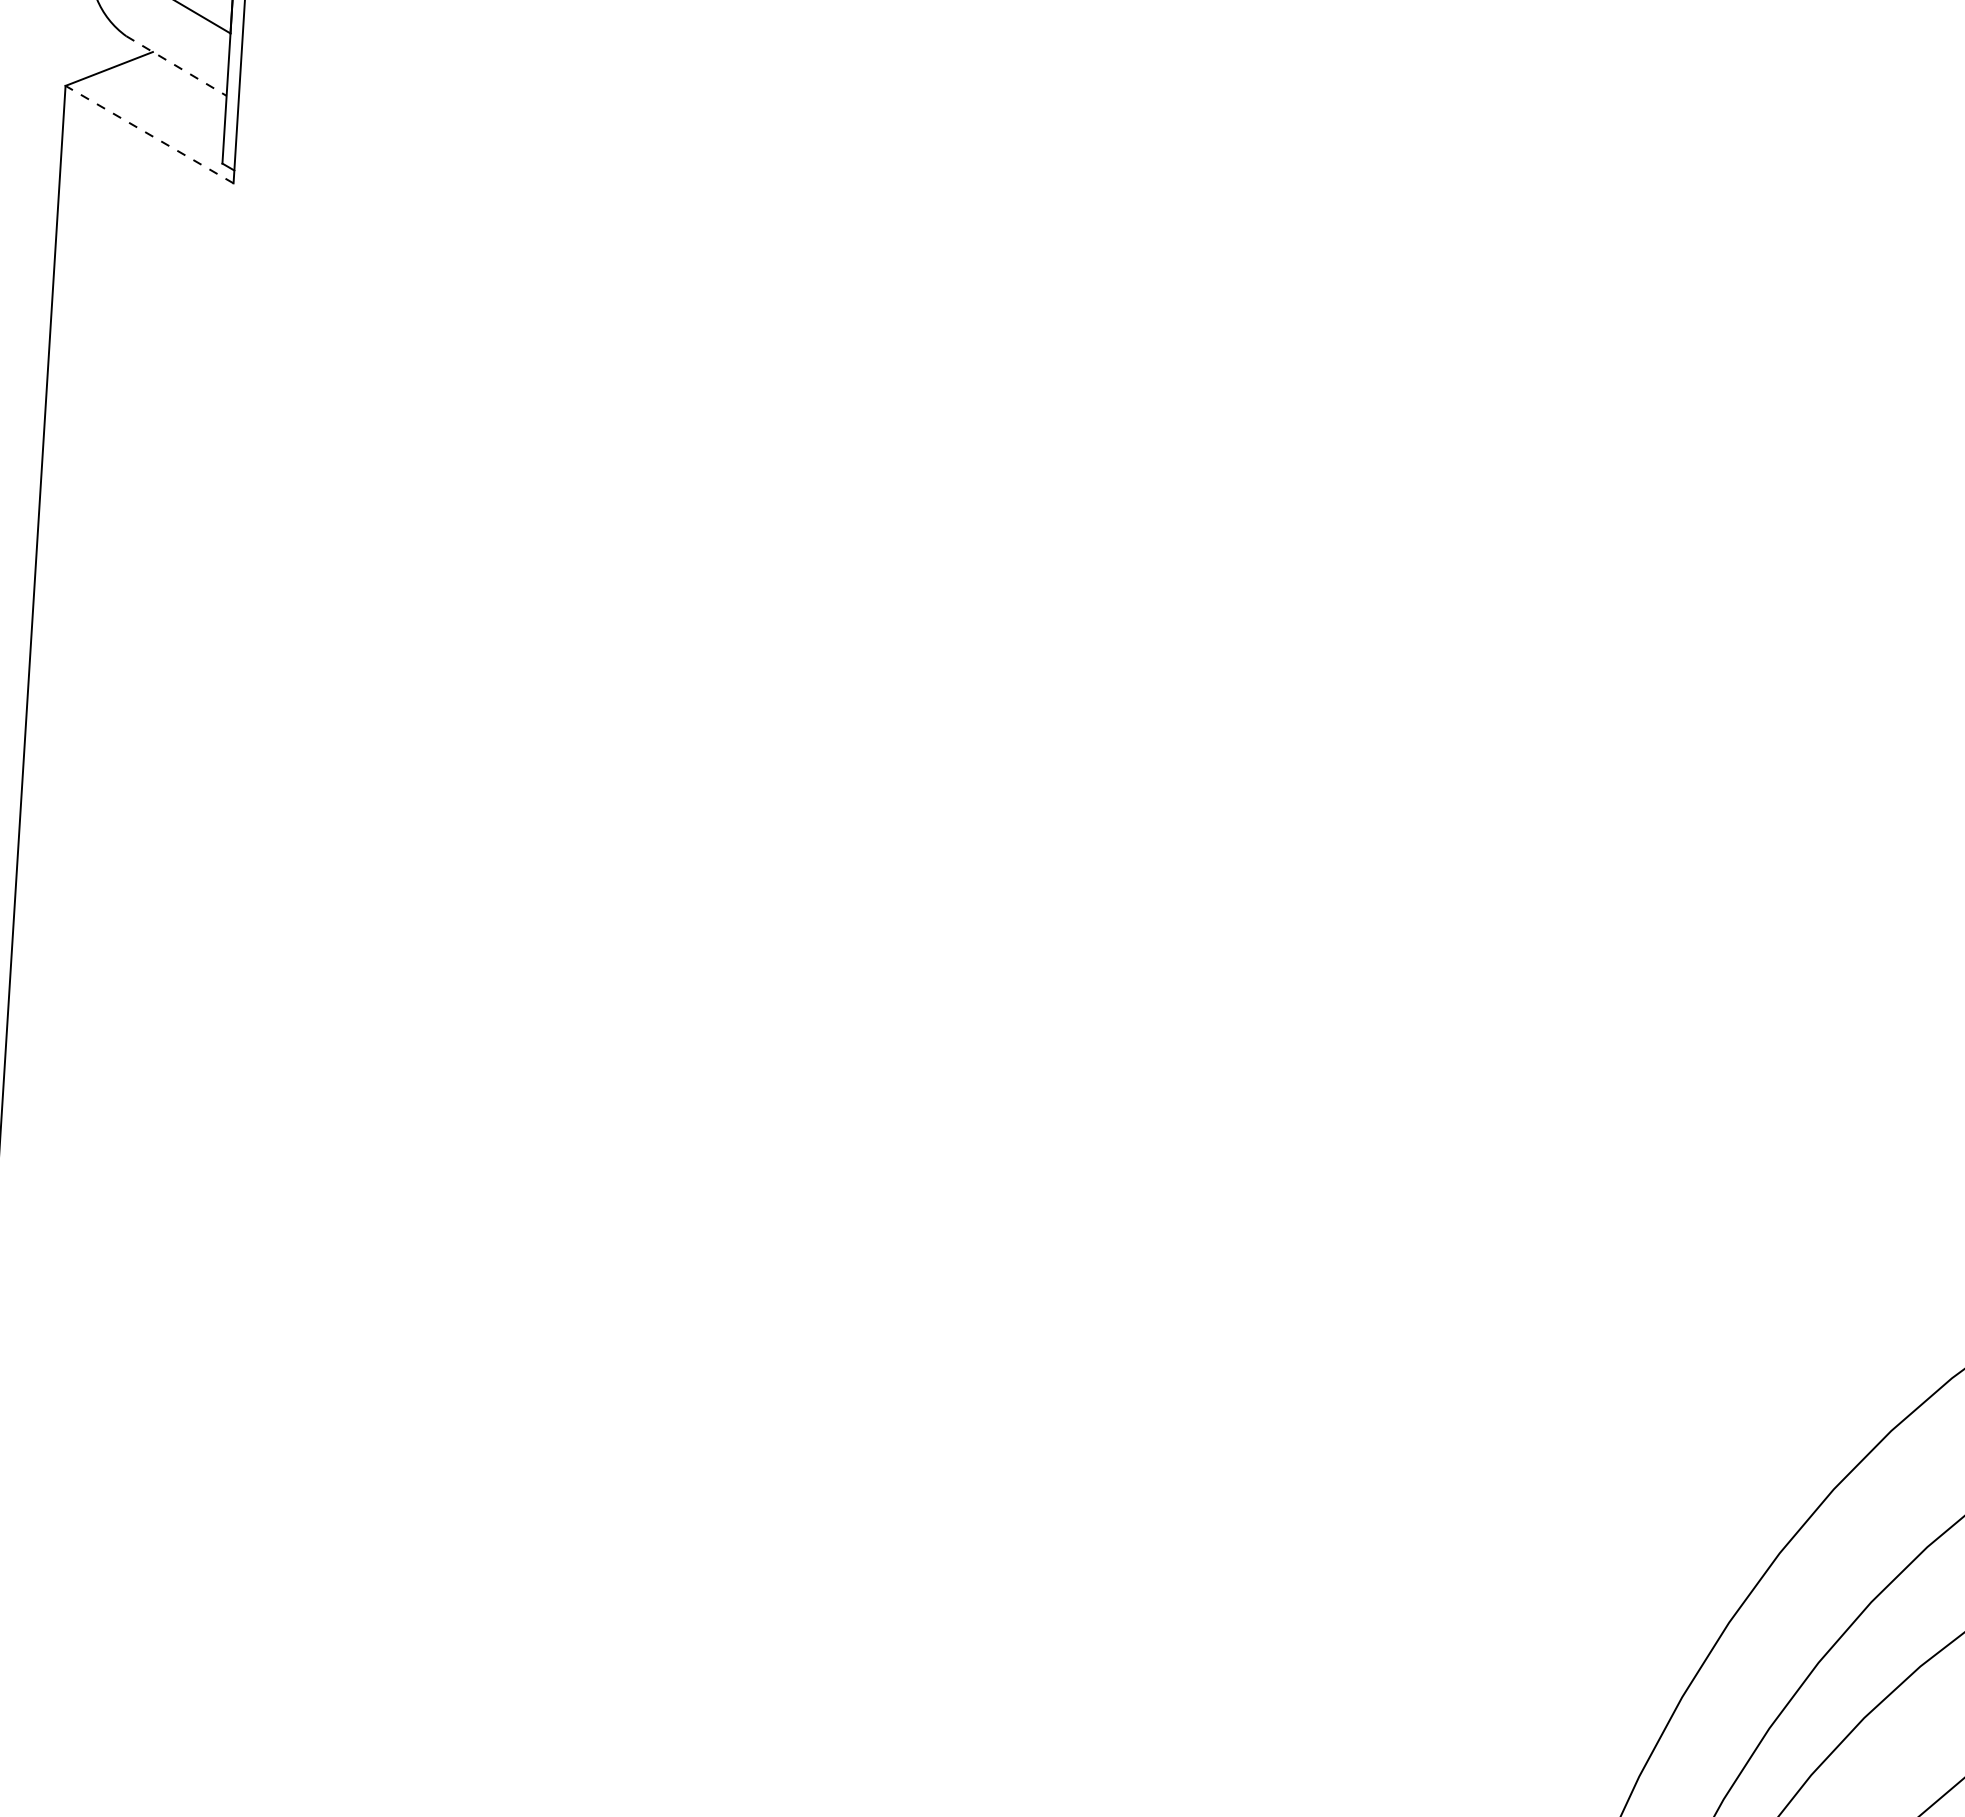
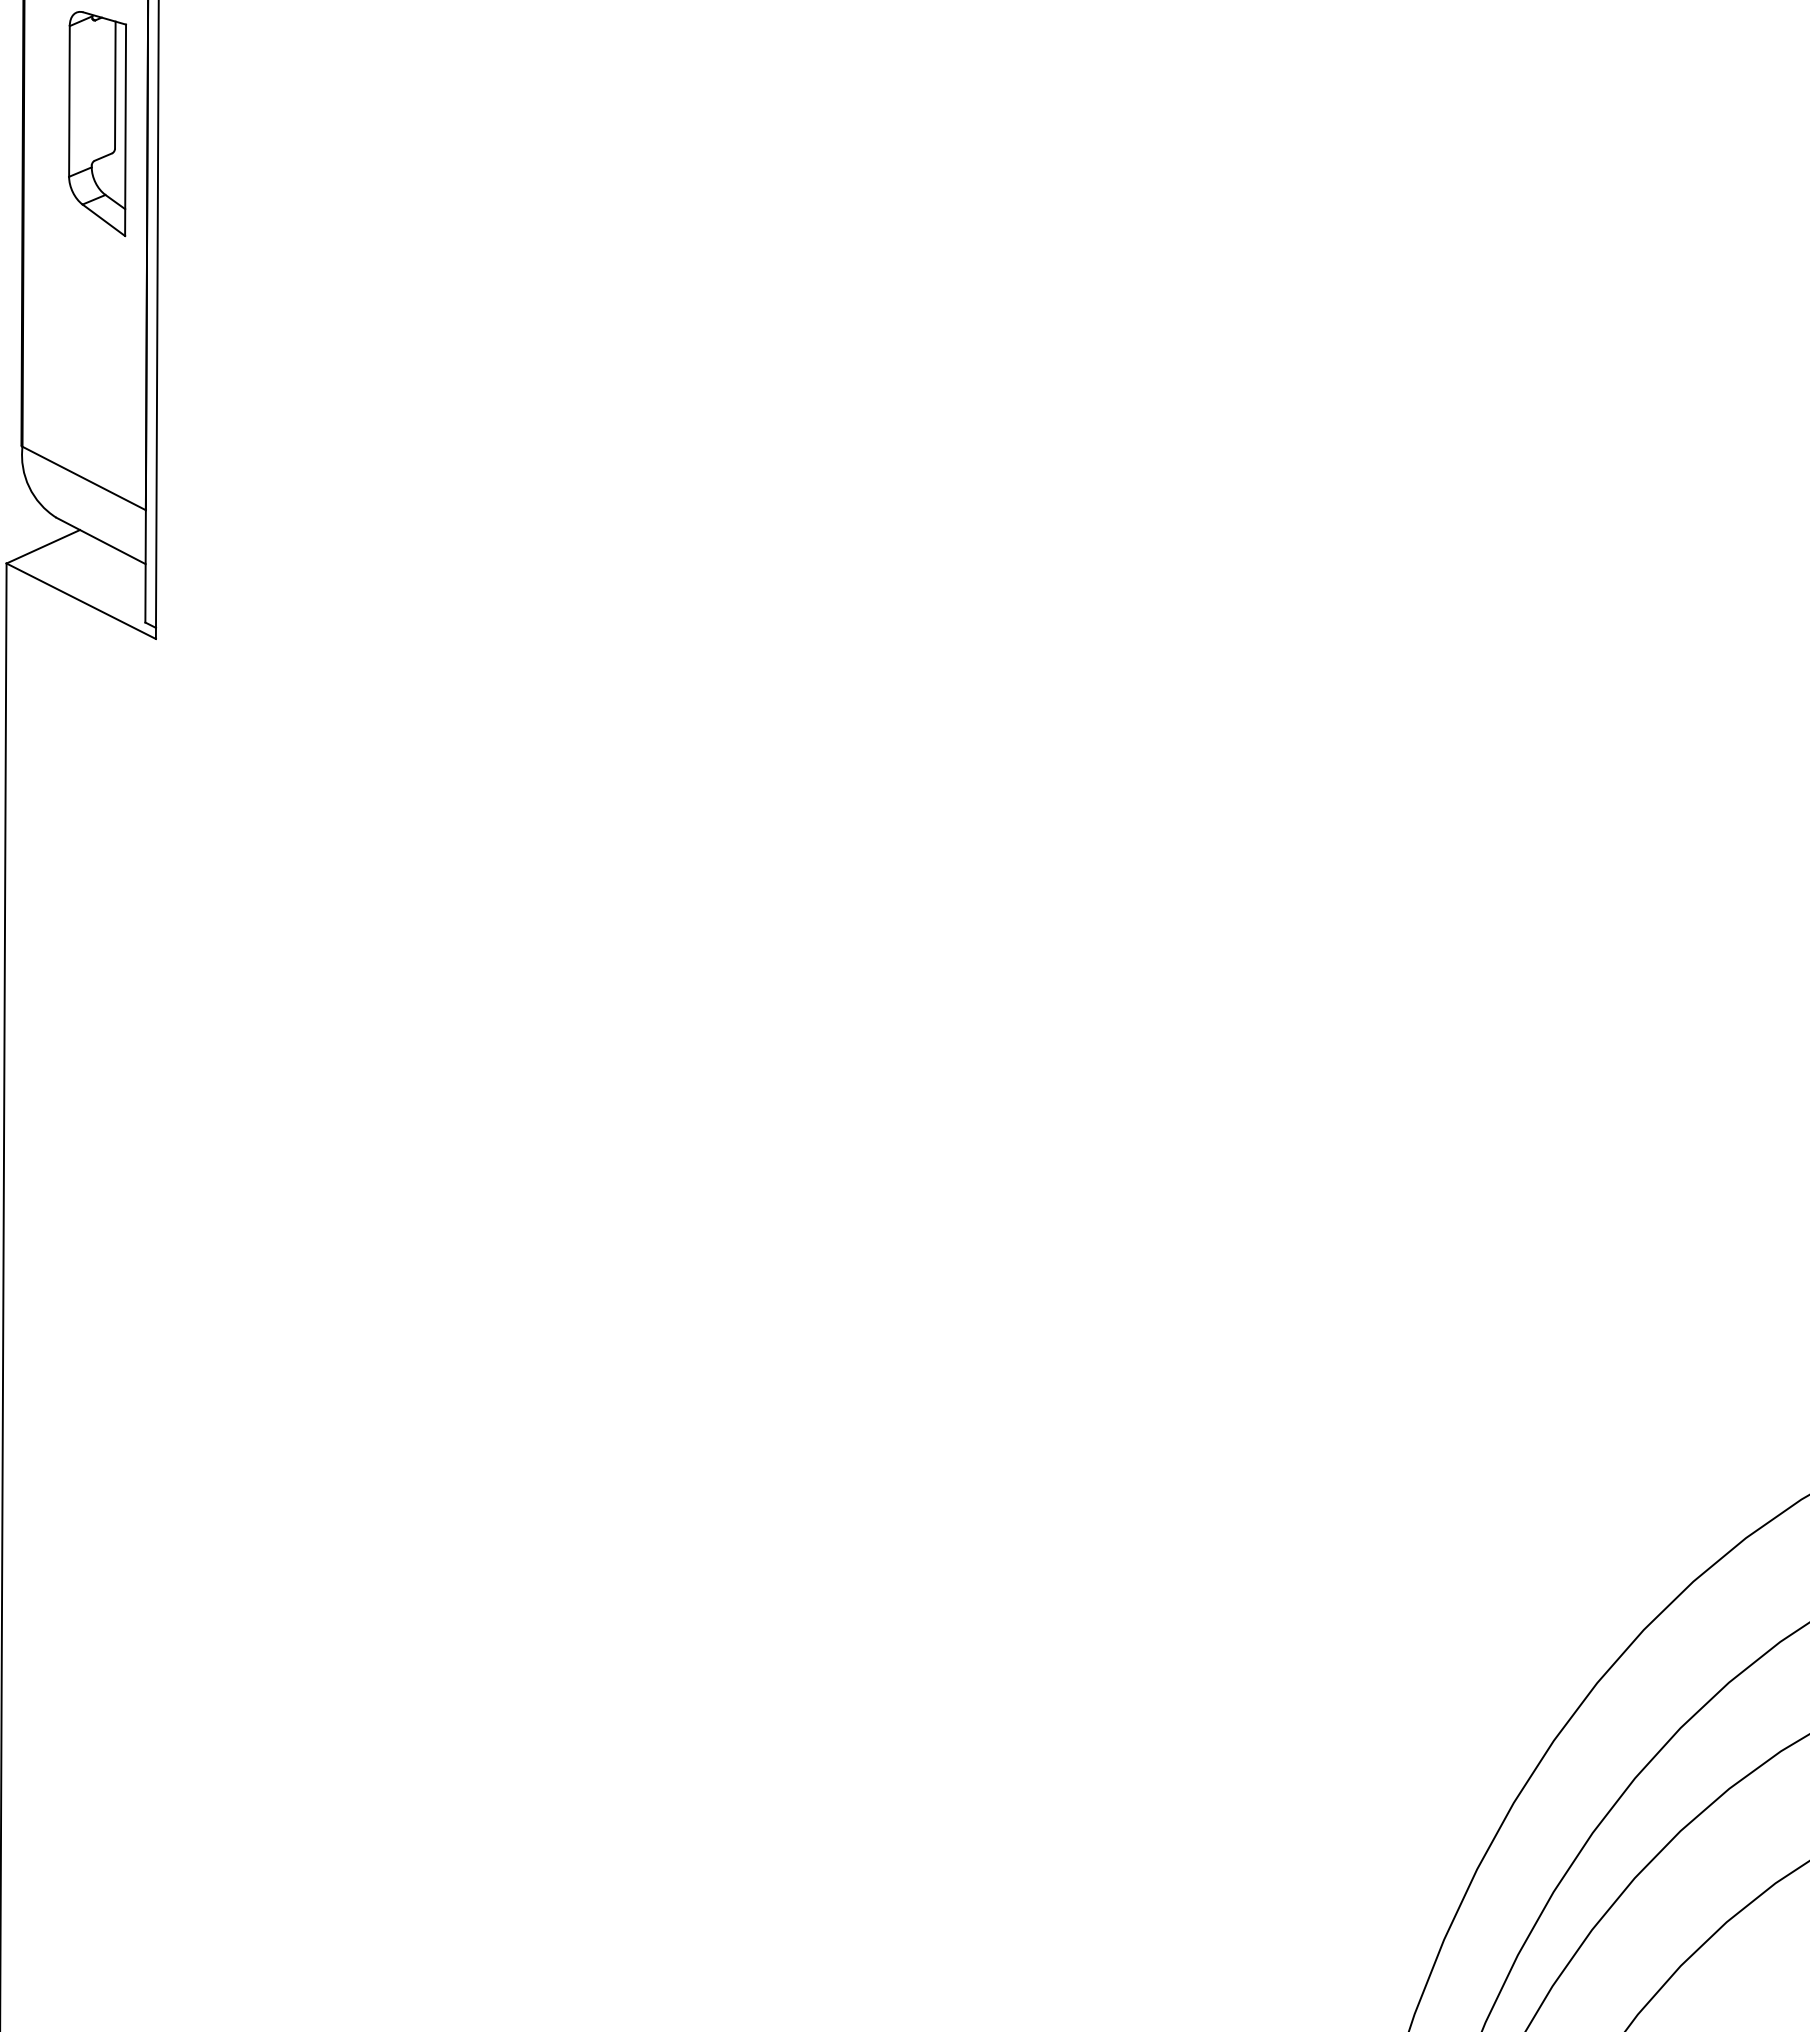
line: (177, 66) -> (101, 541), dashed -> solid
line: (149, 134) -> (81, 601), dashed -> solid

